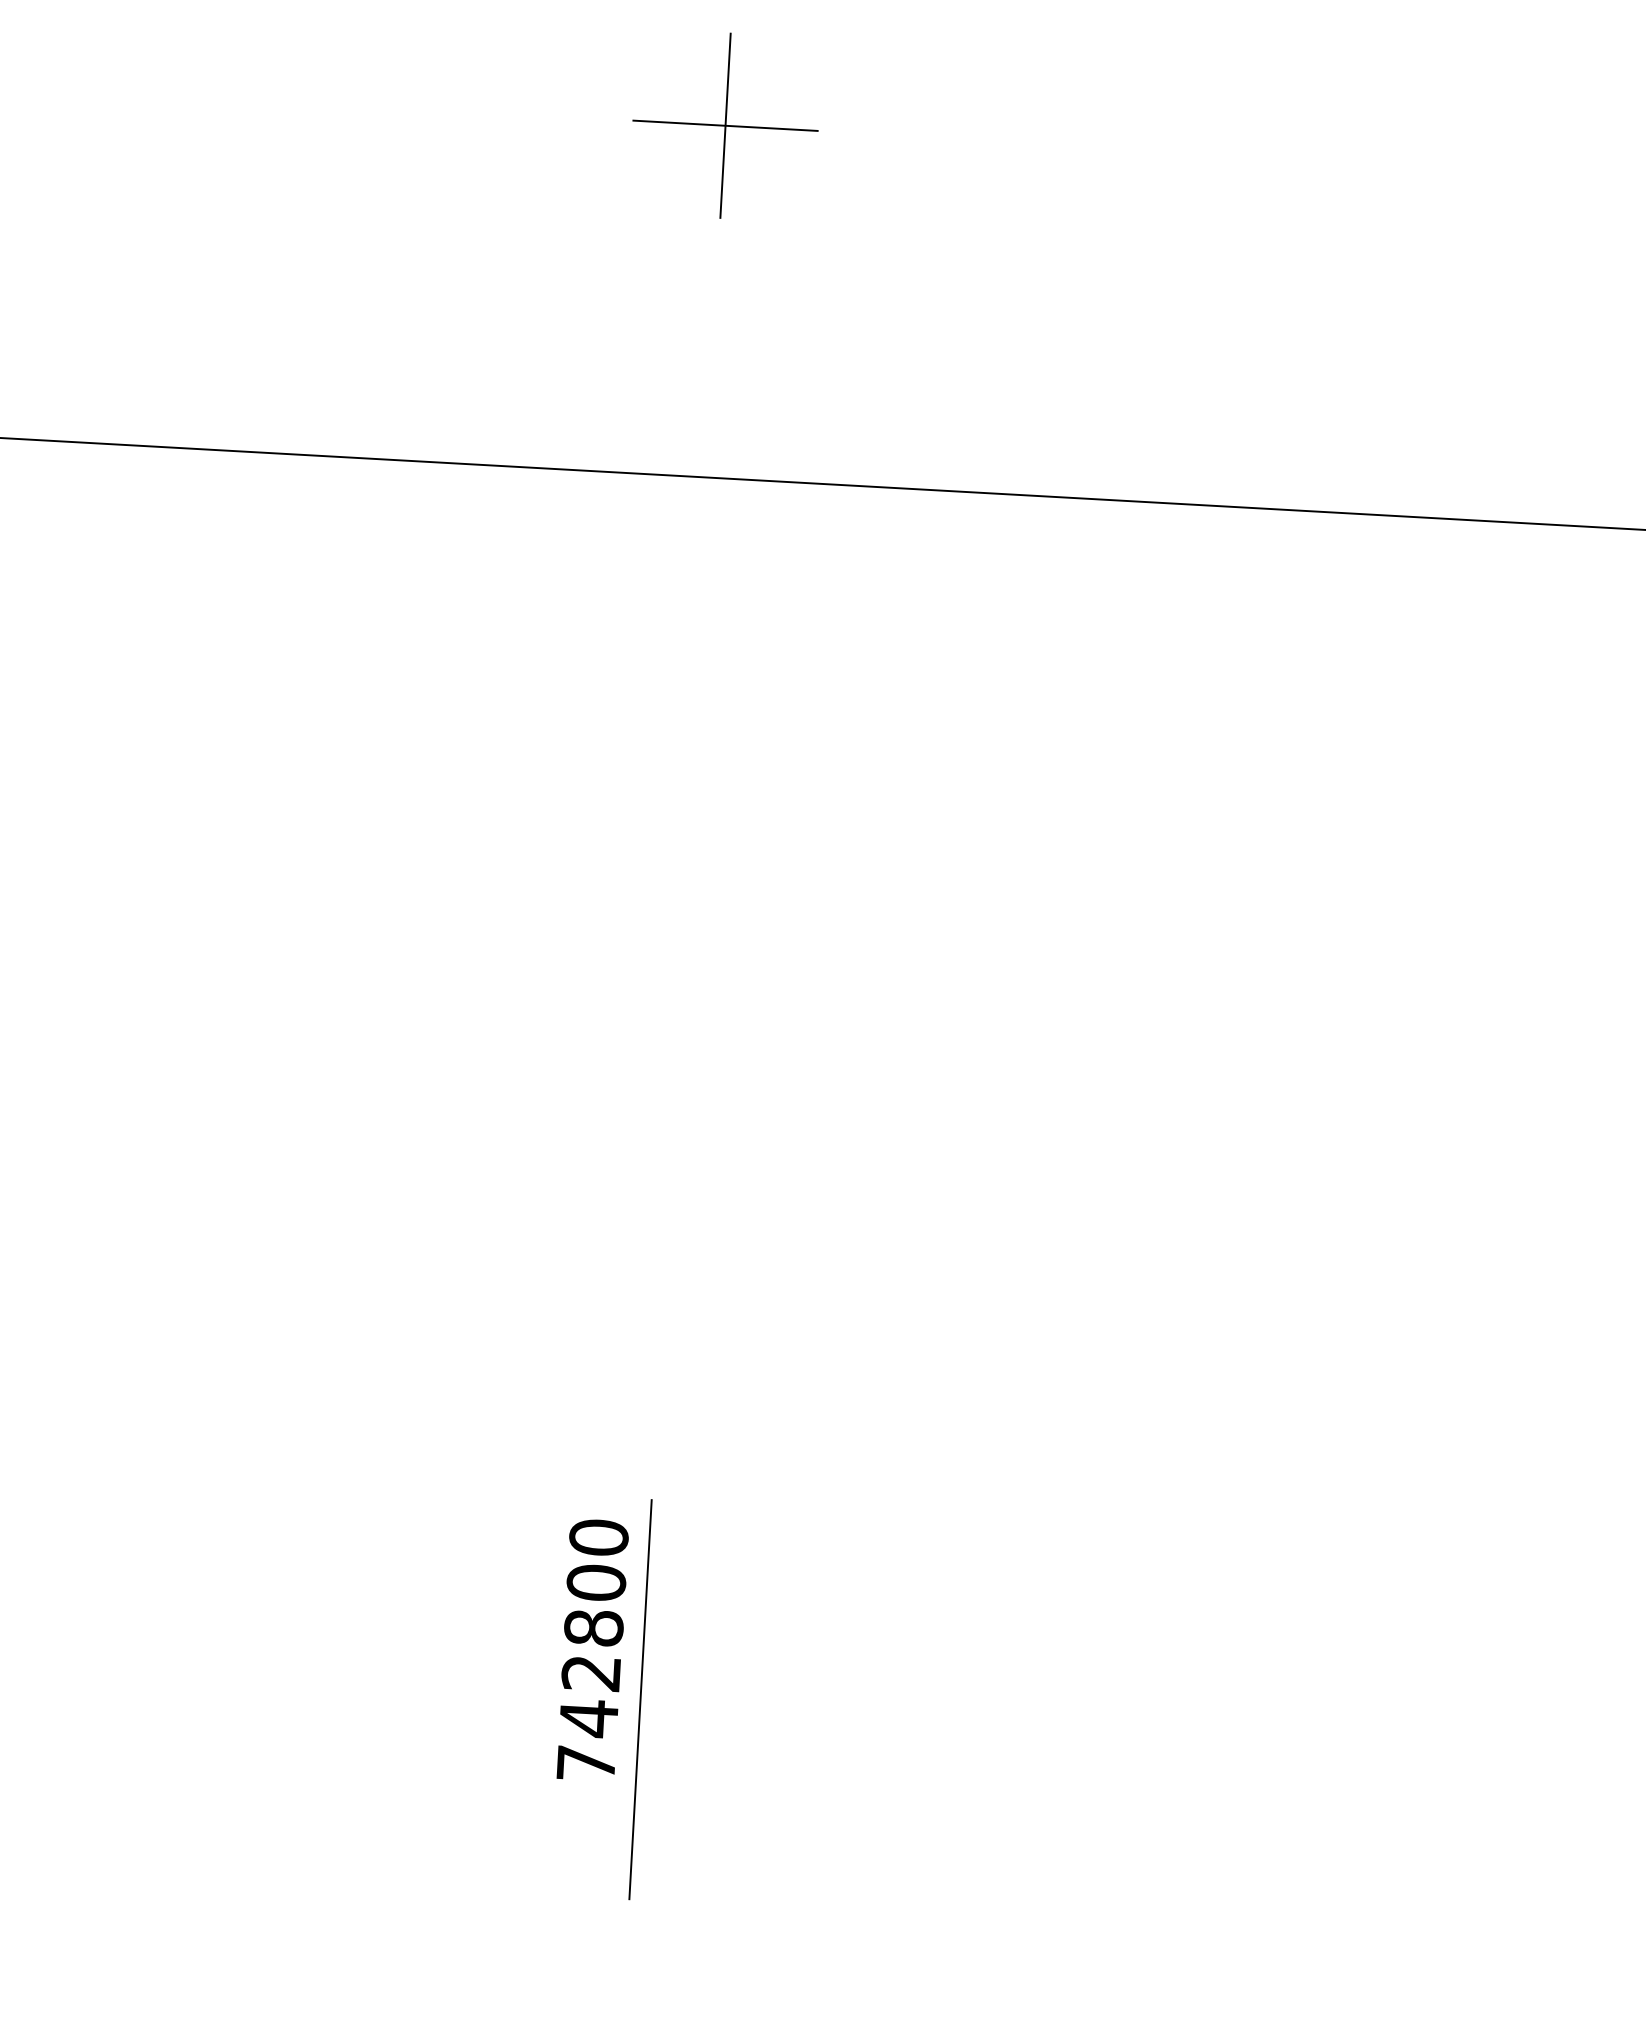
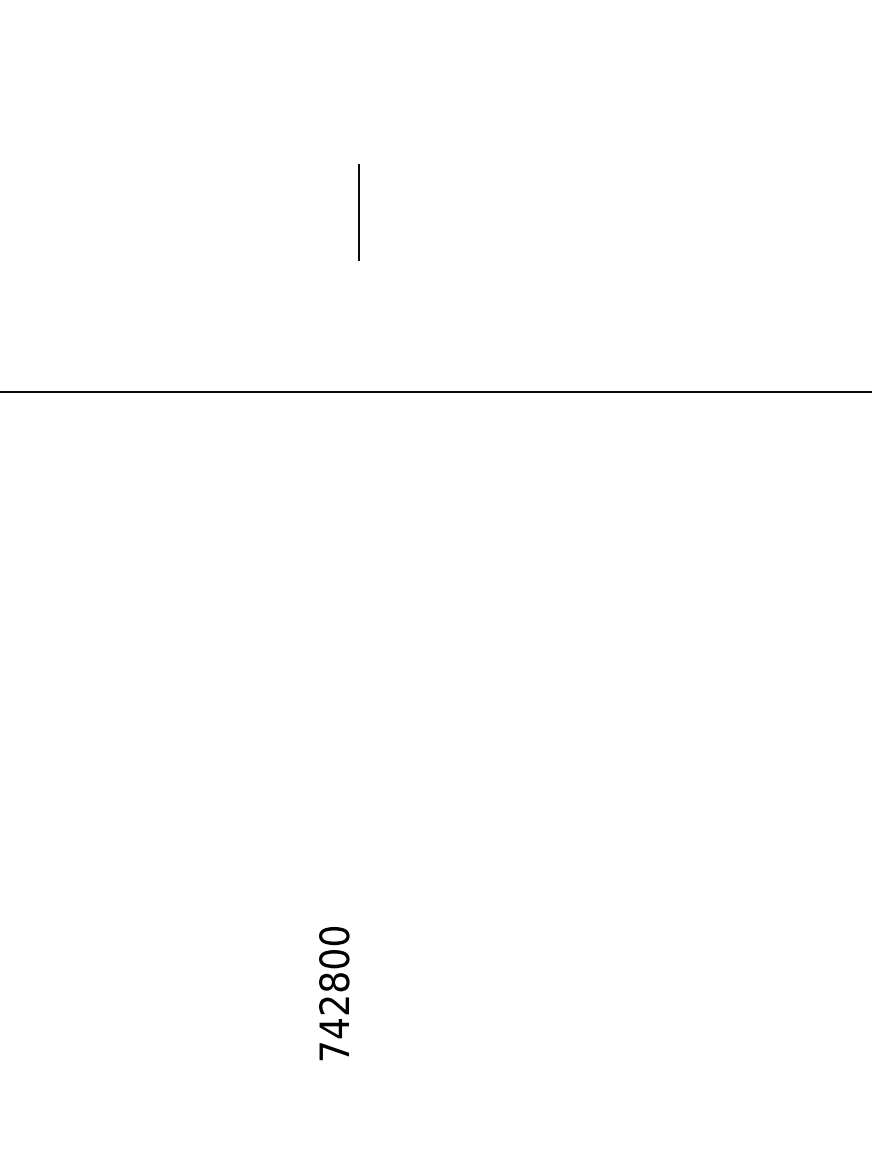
line: (725, 125) -> (358, 212), removed
line: (639, 1699) -> (359, 1017), removed

